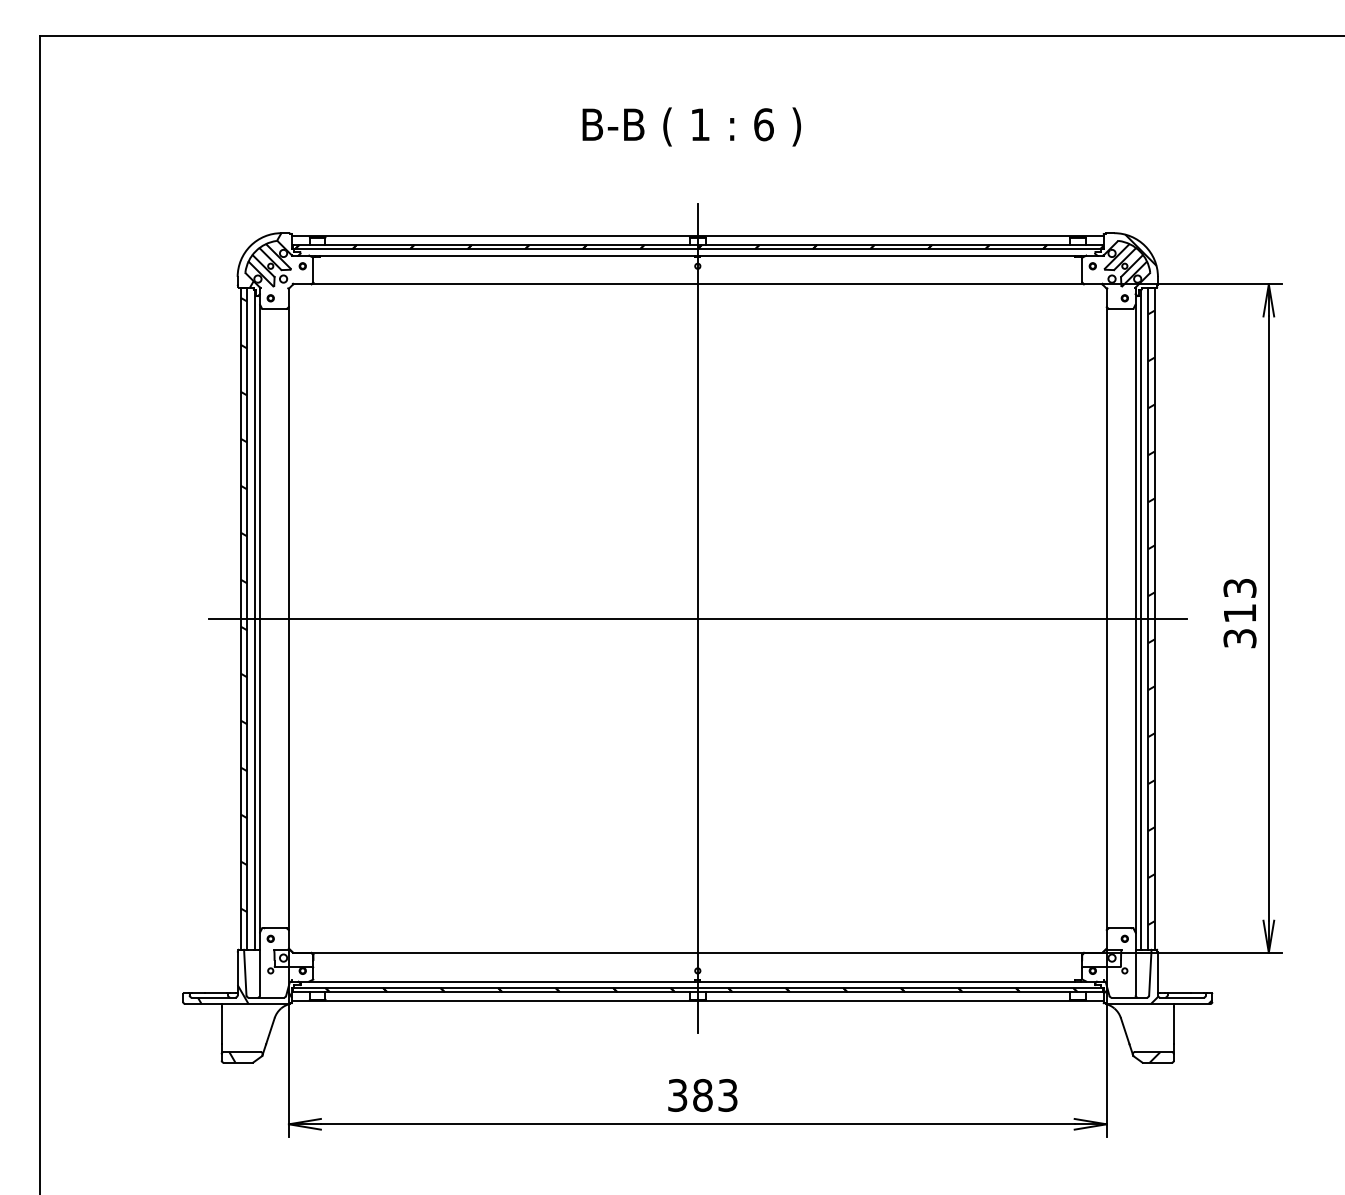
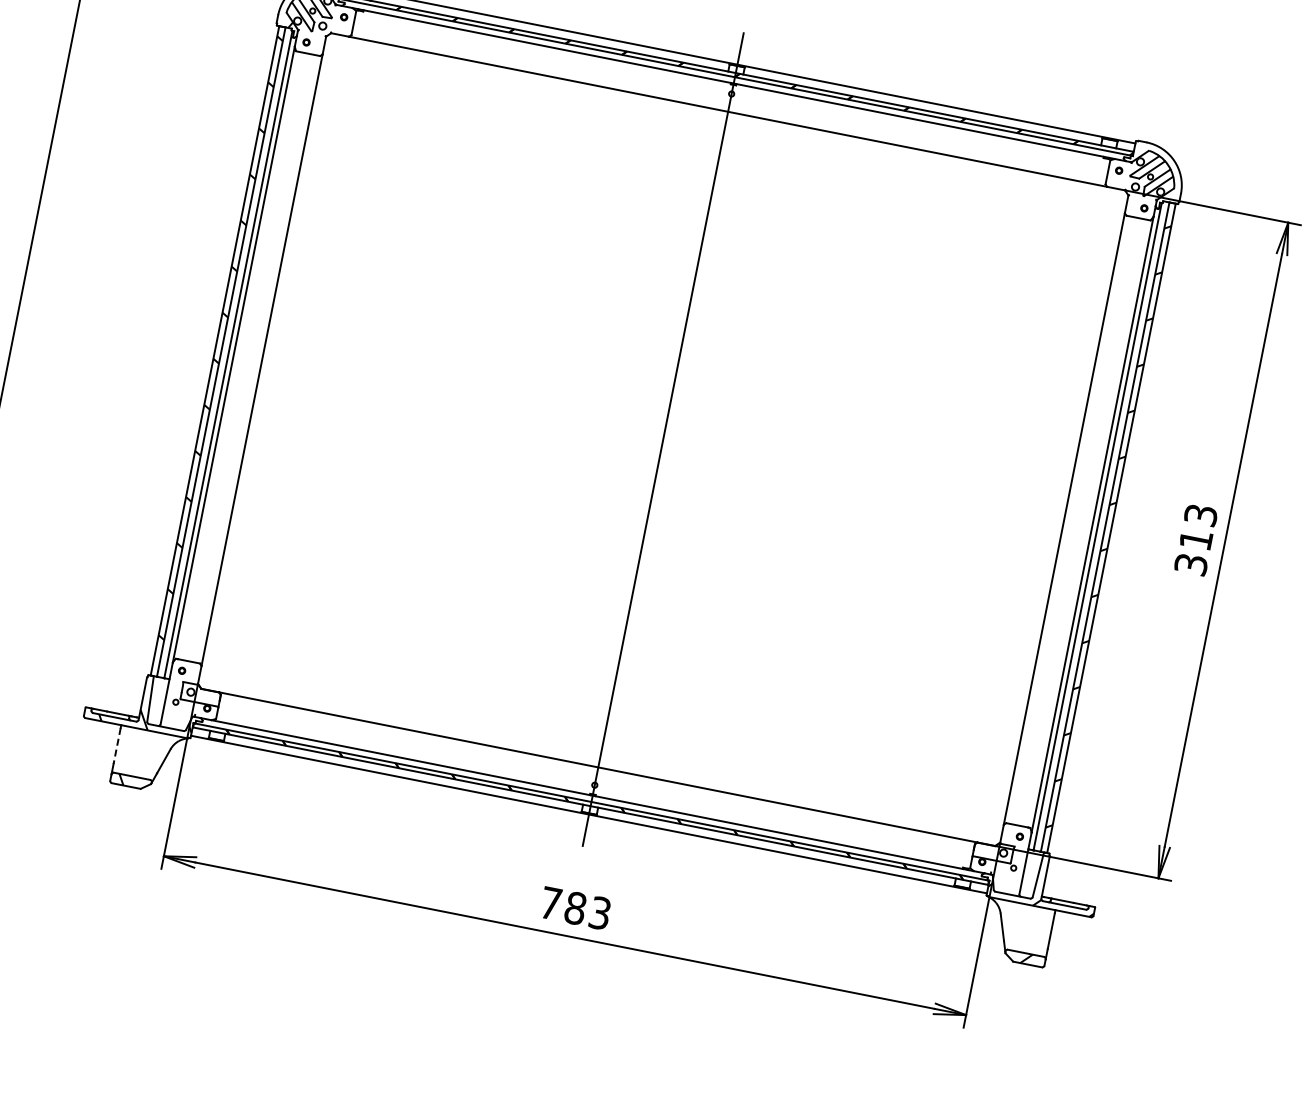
hatch: (1140, 249) -> (1169, 163), removed
line: (697, 618) -> (662, 439), removed
line: (221, 1025) -> (116, 746), solid -> dashed
text: (677, 1095) -> (550, 903), 383 -> 783

